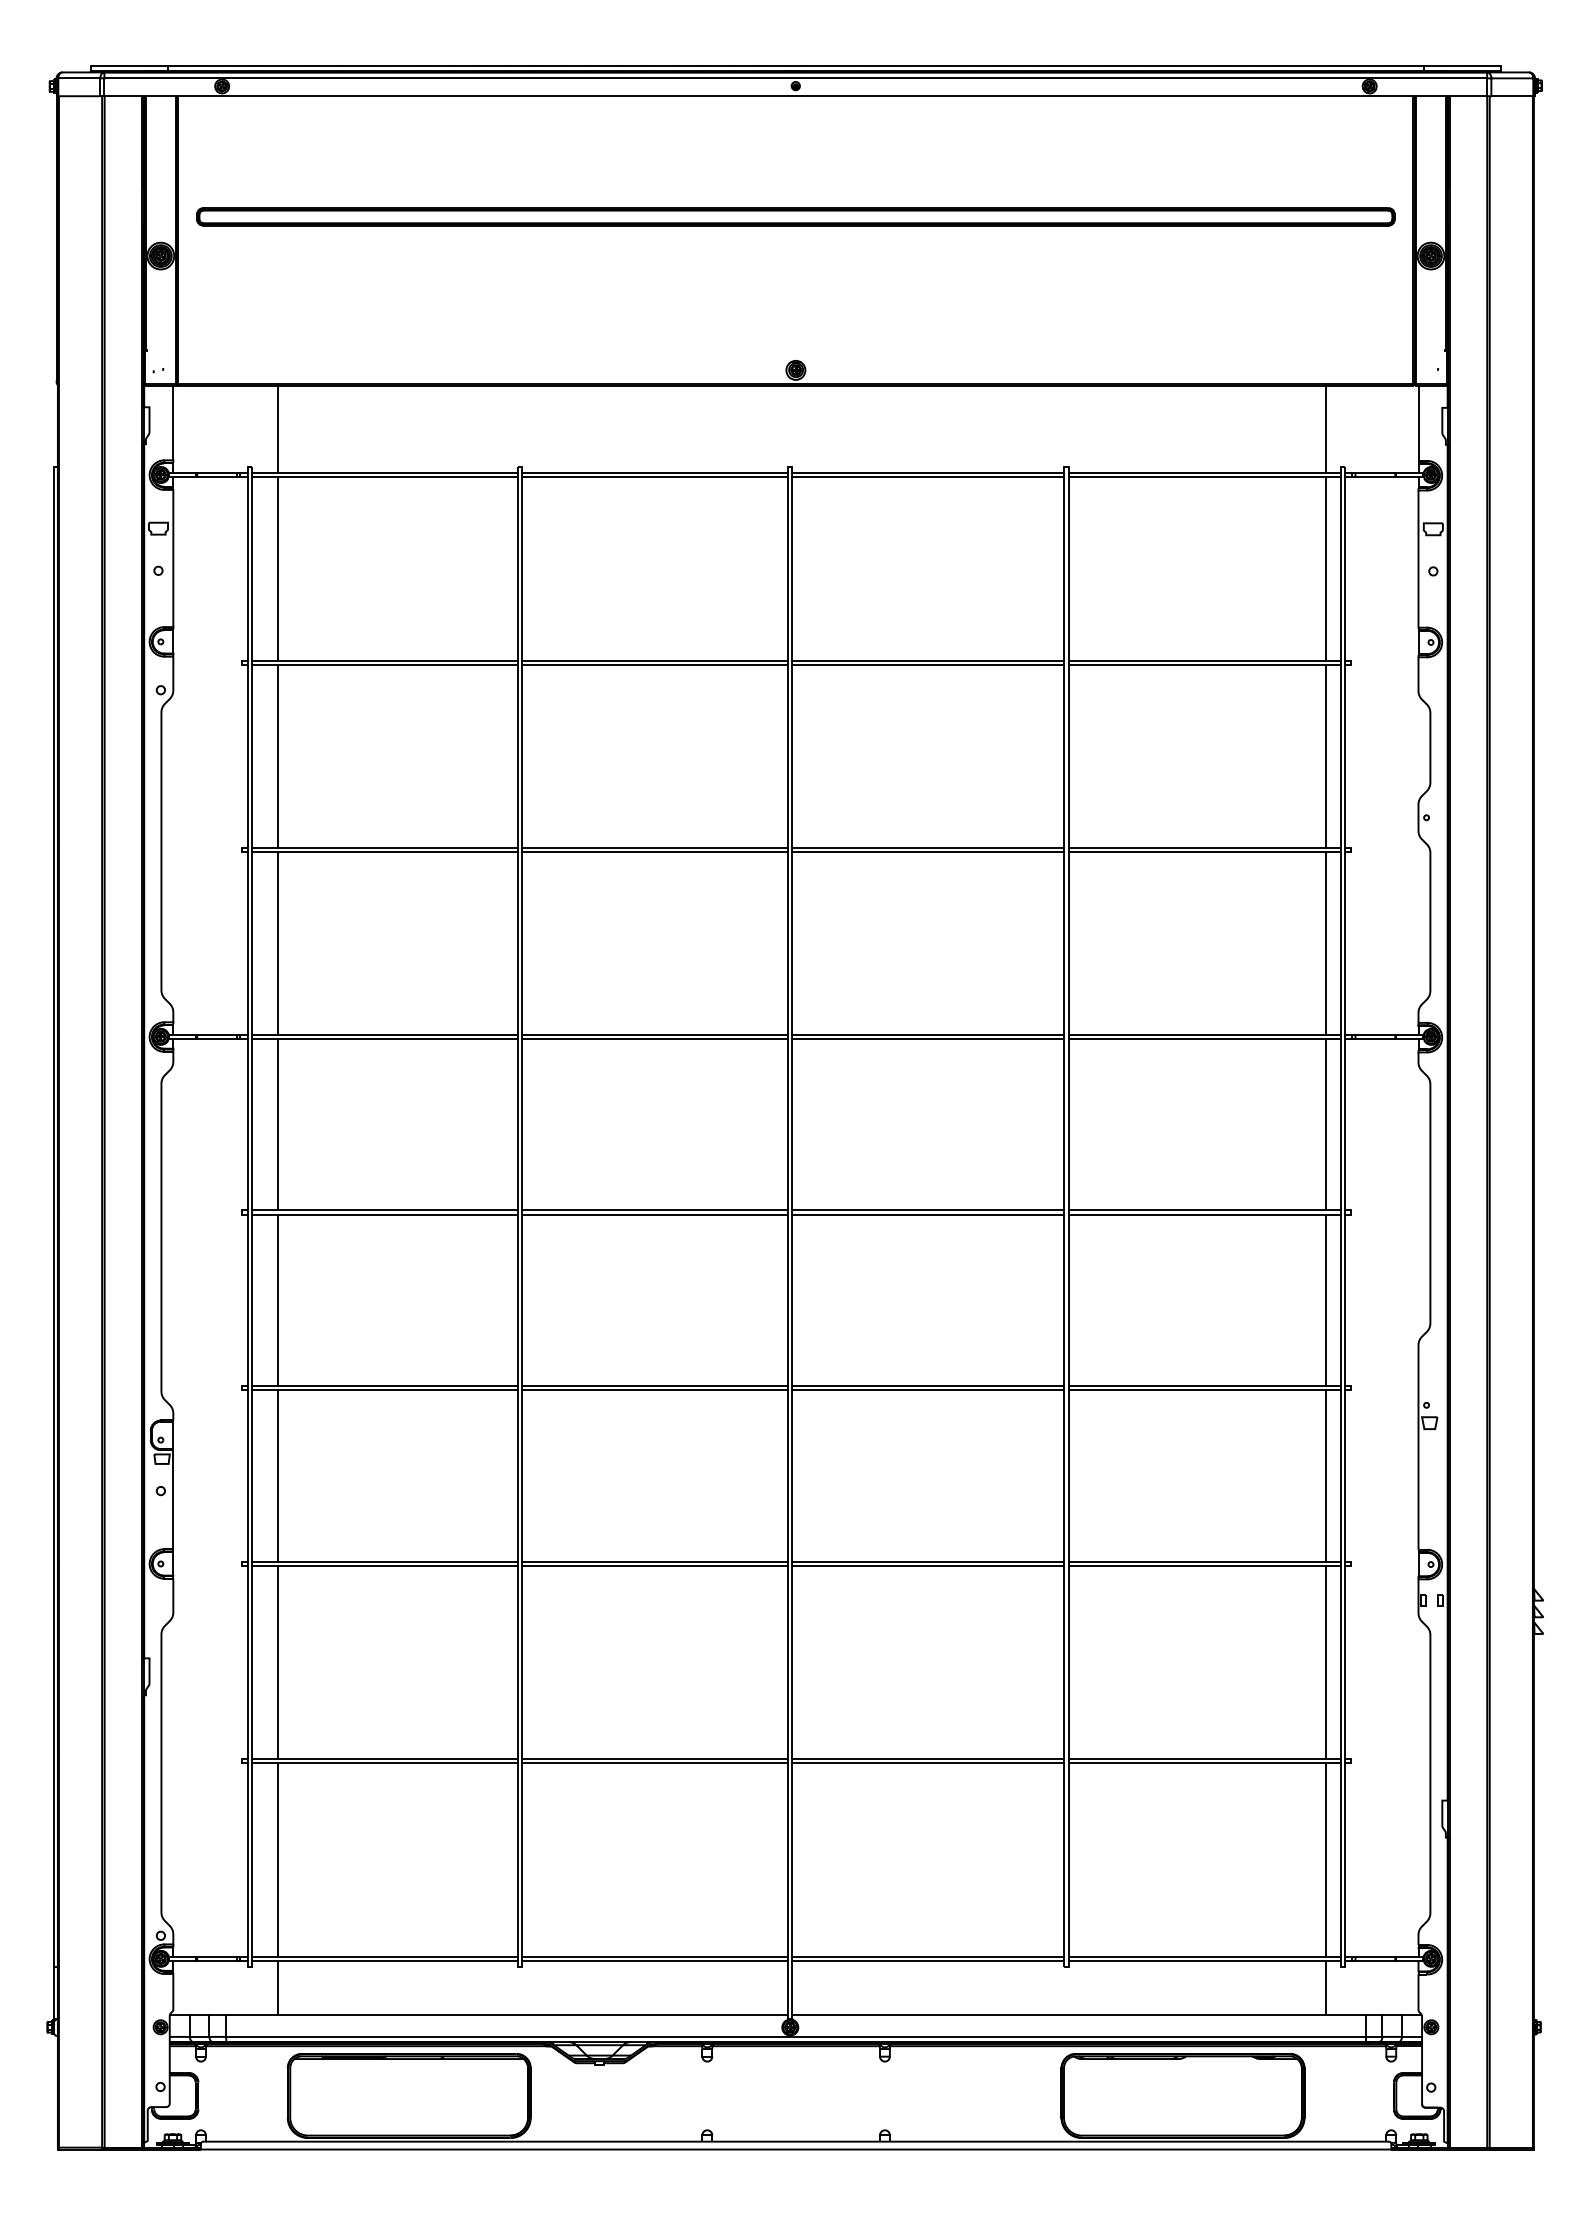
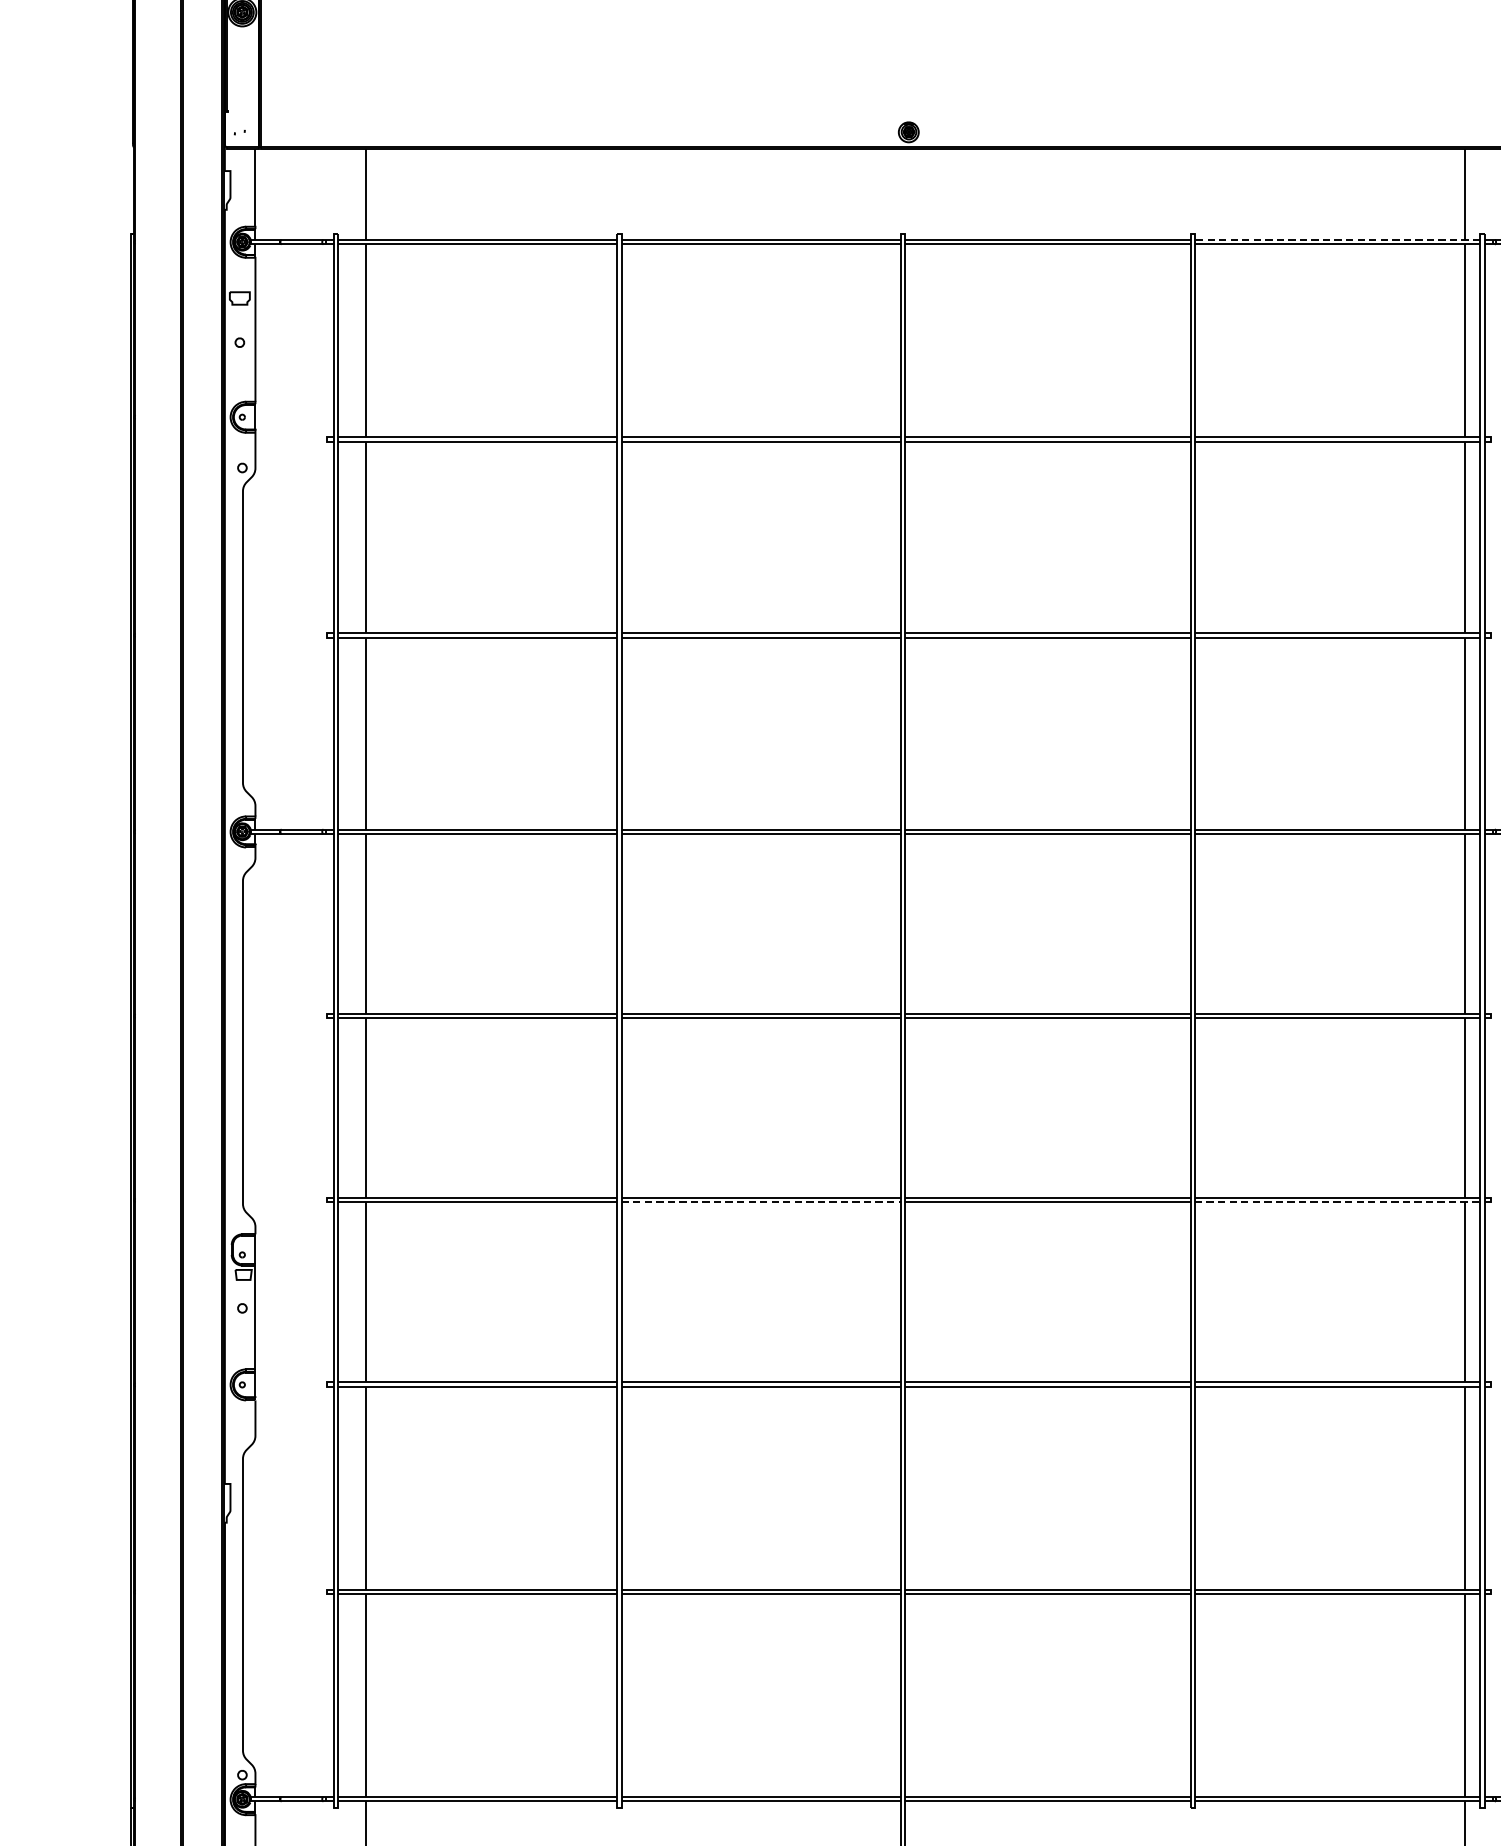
line: (1204, 472) -> (1337, 239), solid -> dashed
line: (655, 1390) -> (761, 1202), solid -> dashed
line: (1205, 1390) -> (1338, 1202), solid -> dashed

